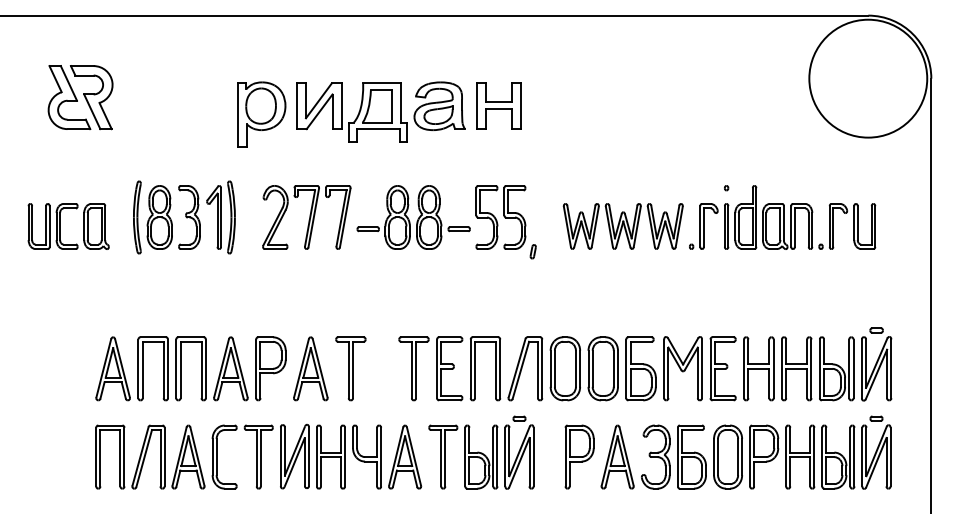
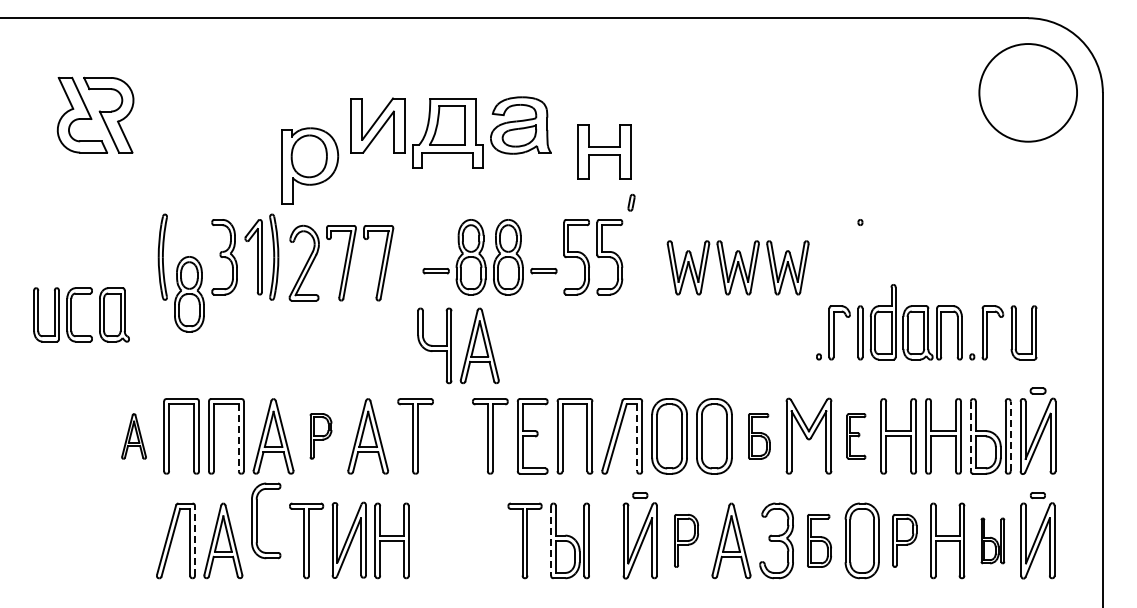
circle: (868, 78) -> (1028, 92), size x0.7
part: (498, 106) -> (604, 151), moved
part: (262, 113) -> (310, 165), moved
part: (306, 216) -> (341, 262), moved
part: (159, 217) -> (189, 294), moved
part: (782, 217) -> (926, 322), moved
part: (60, 226) -> (71, 314), moved
part: (533, 251) -> (631, 202), moved
part: (112, 368) -> (133, 436), size x0.6
part: (270, 368) -> (320, 436), size x0.6
part: (641, 368) -> (759, 436), size x0.6
part: (723, 368) -> (856, 436), size x0.6
line: (819, 368) -> (970, 436), solid -> dashed
line: (853, 368) -> (1010, 436), solid -> dashed
line: (201, 370) -> (238, 438), solid -> dashed
line: (538, 370) -> (637, 438), solid -> dashed
part: (518, 452) -> (639, 535), moved
part: (100, 456) -> (119, 540), removed
line: (164, 456) -> (194, 540), solid -> dashed
part: (217, 456) -> (257, 520), moved
part: (381, 456) -> (451, 345), moved
line: (465, 456) -> (551, 540), solid -> dashed
part: (579, 456) -> (686, 540), size x0.7
part: (691, 456) -> (819, 540), size x0.7
part: (763, 456) -> (904, 540), size x0.7
part: (838, 456) -> (992, 540), size x0.6

